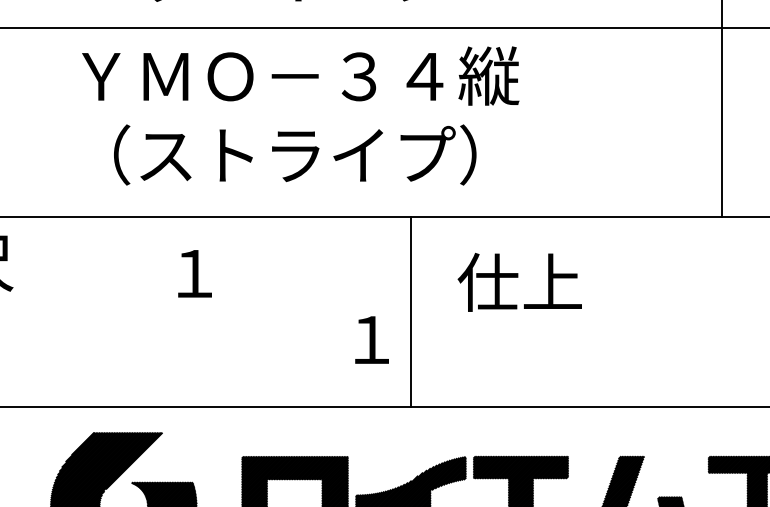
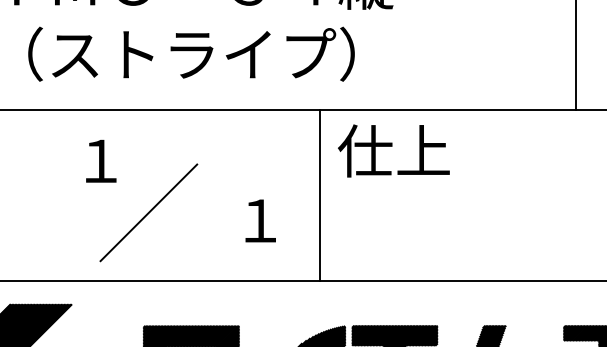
text: (519, 282) -> (393, 151), moved
line: (411, 311) -> (319, 195), moved
line: (247, 330) -> (148, 212), added

